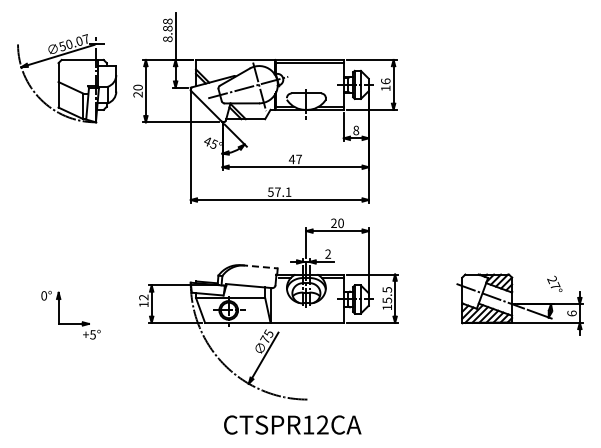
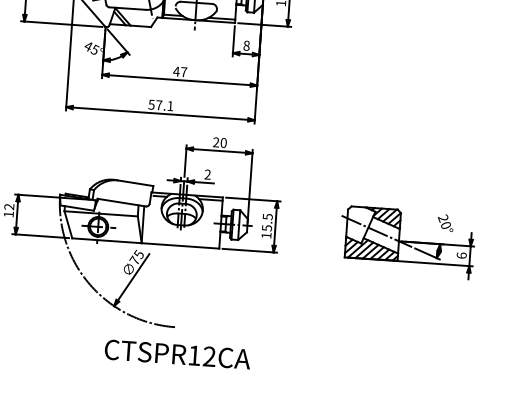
line: (259, 266) -> (134, 182), dashed -> solid
text: (555, 285) -> (446, 224), 27° -> 20°
text: (292, 424) -> (177, 353), moved

